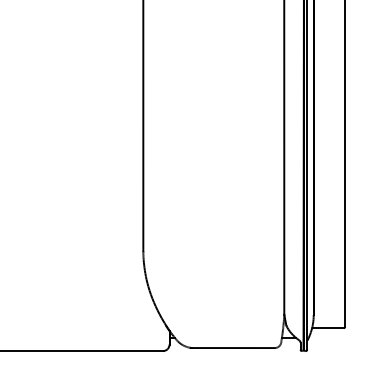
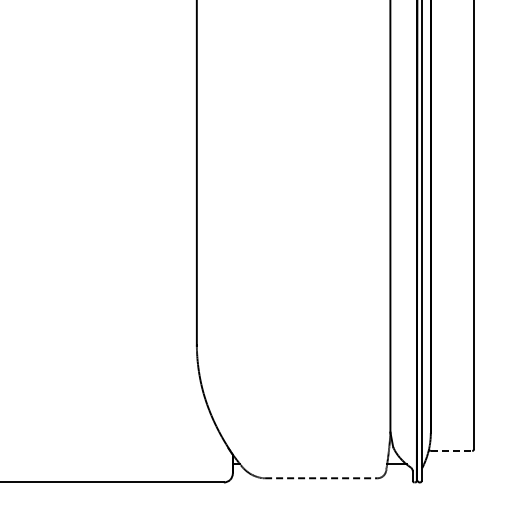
line: (328, 327) -> (451, 450), solid -> dashed
line: (234, 348) -> (321, 478), solid -> dashed

